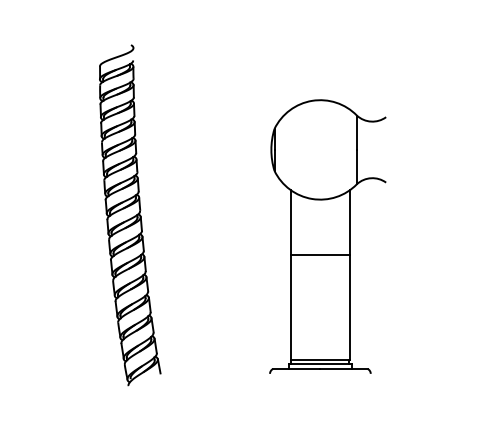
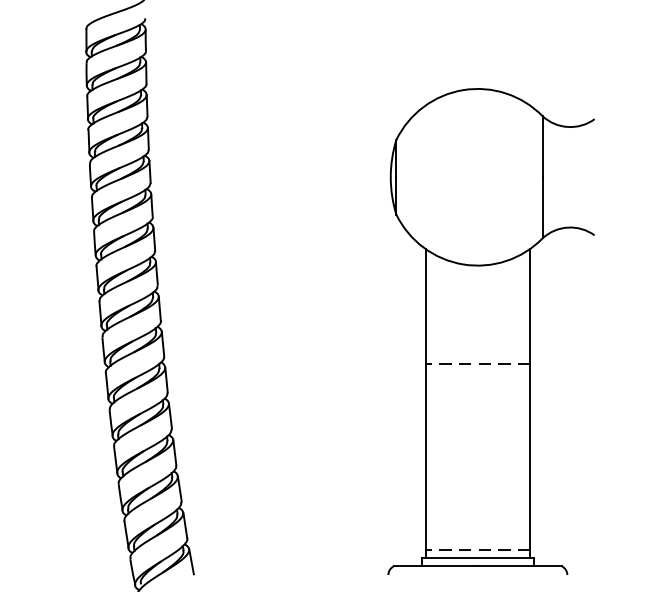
line: (319, 254) -> (476, 363), solid -> dashed
line: (319, 359) -> (476, 549), solid -> dashed

